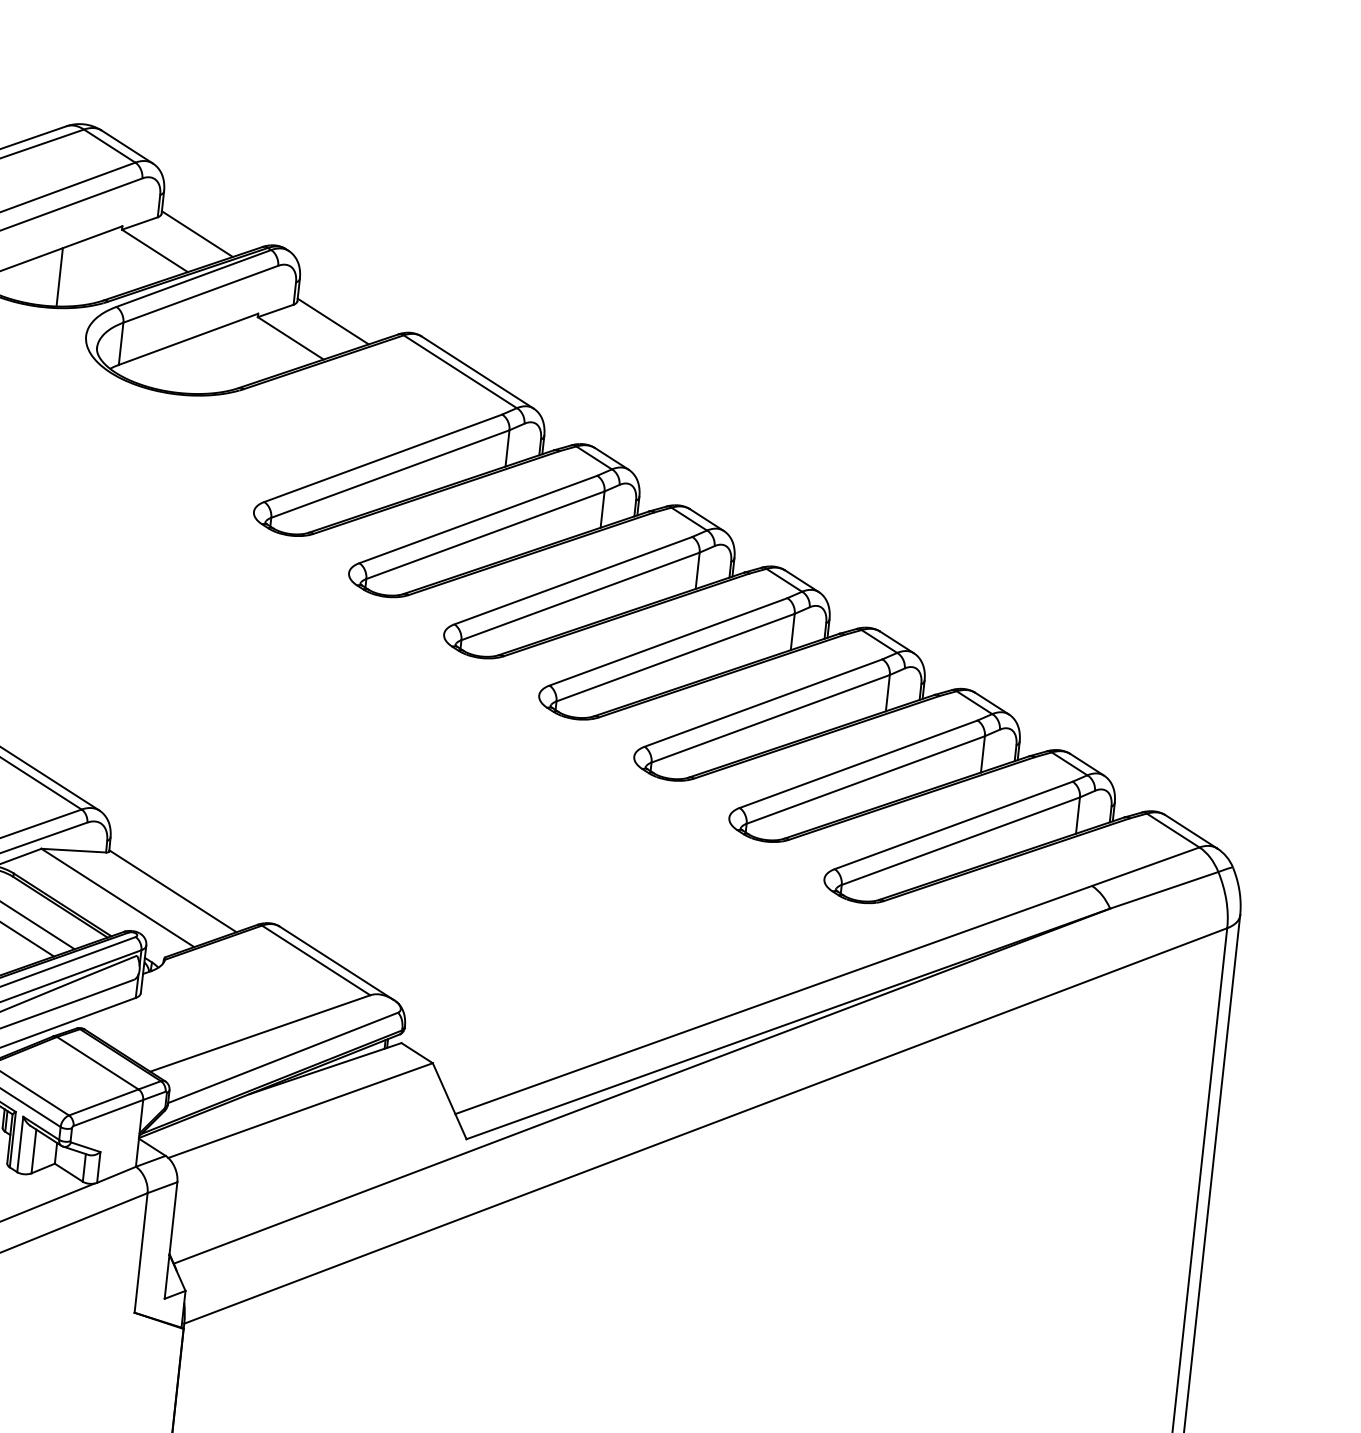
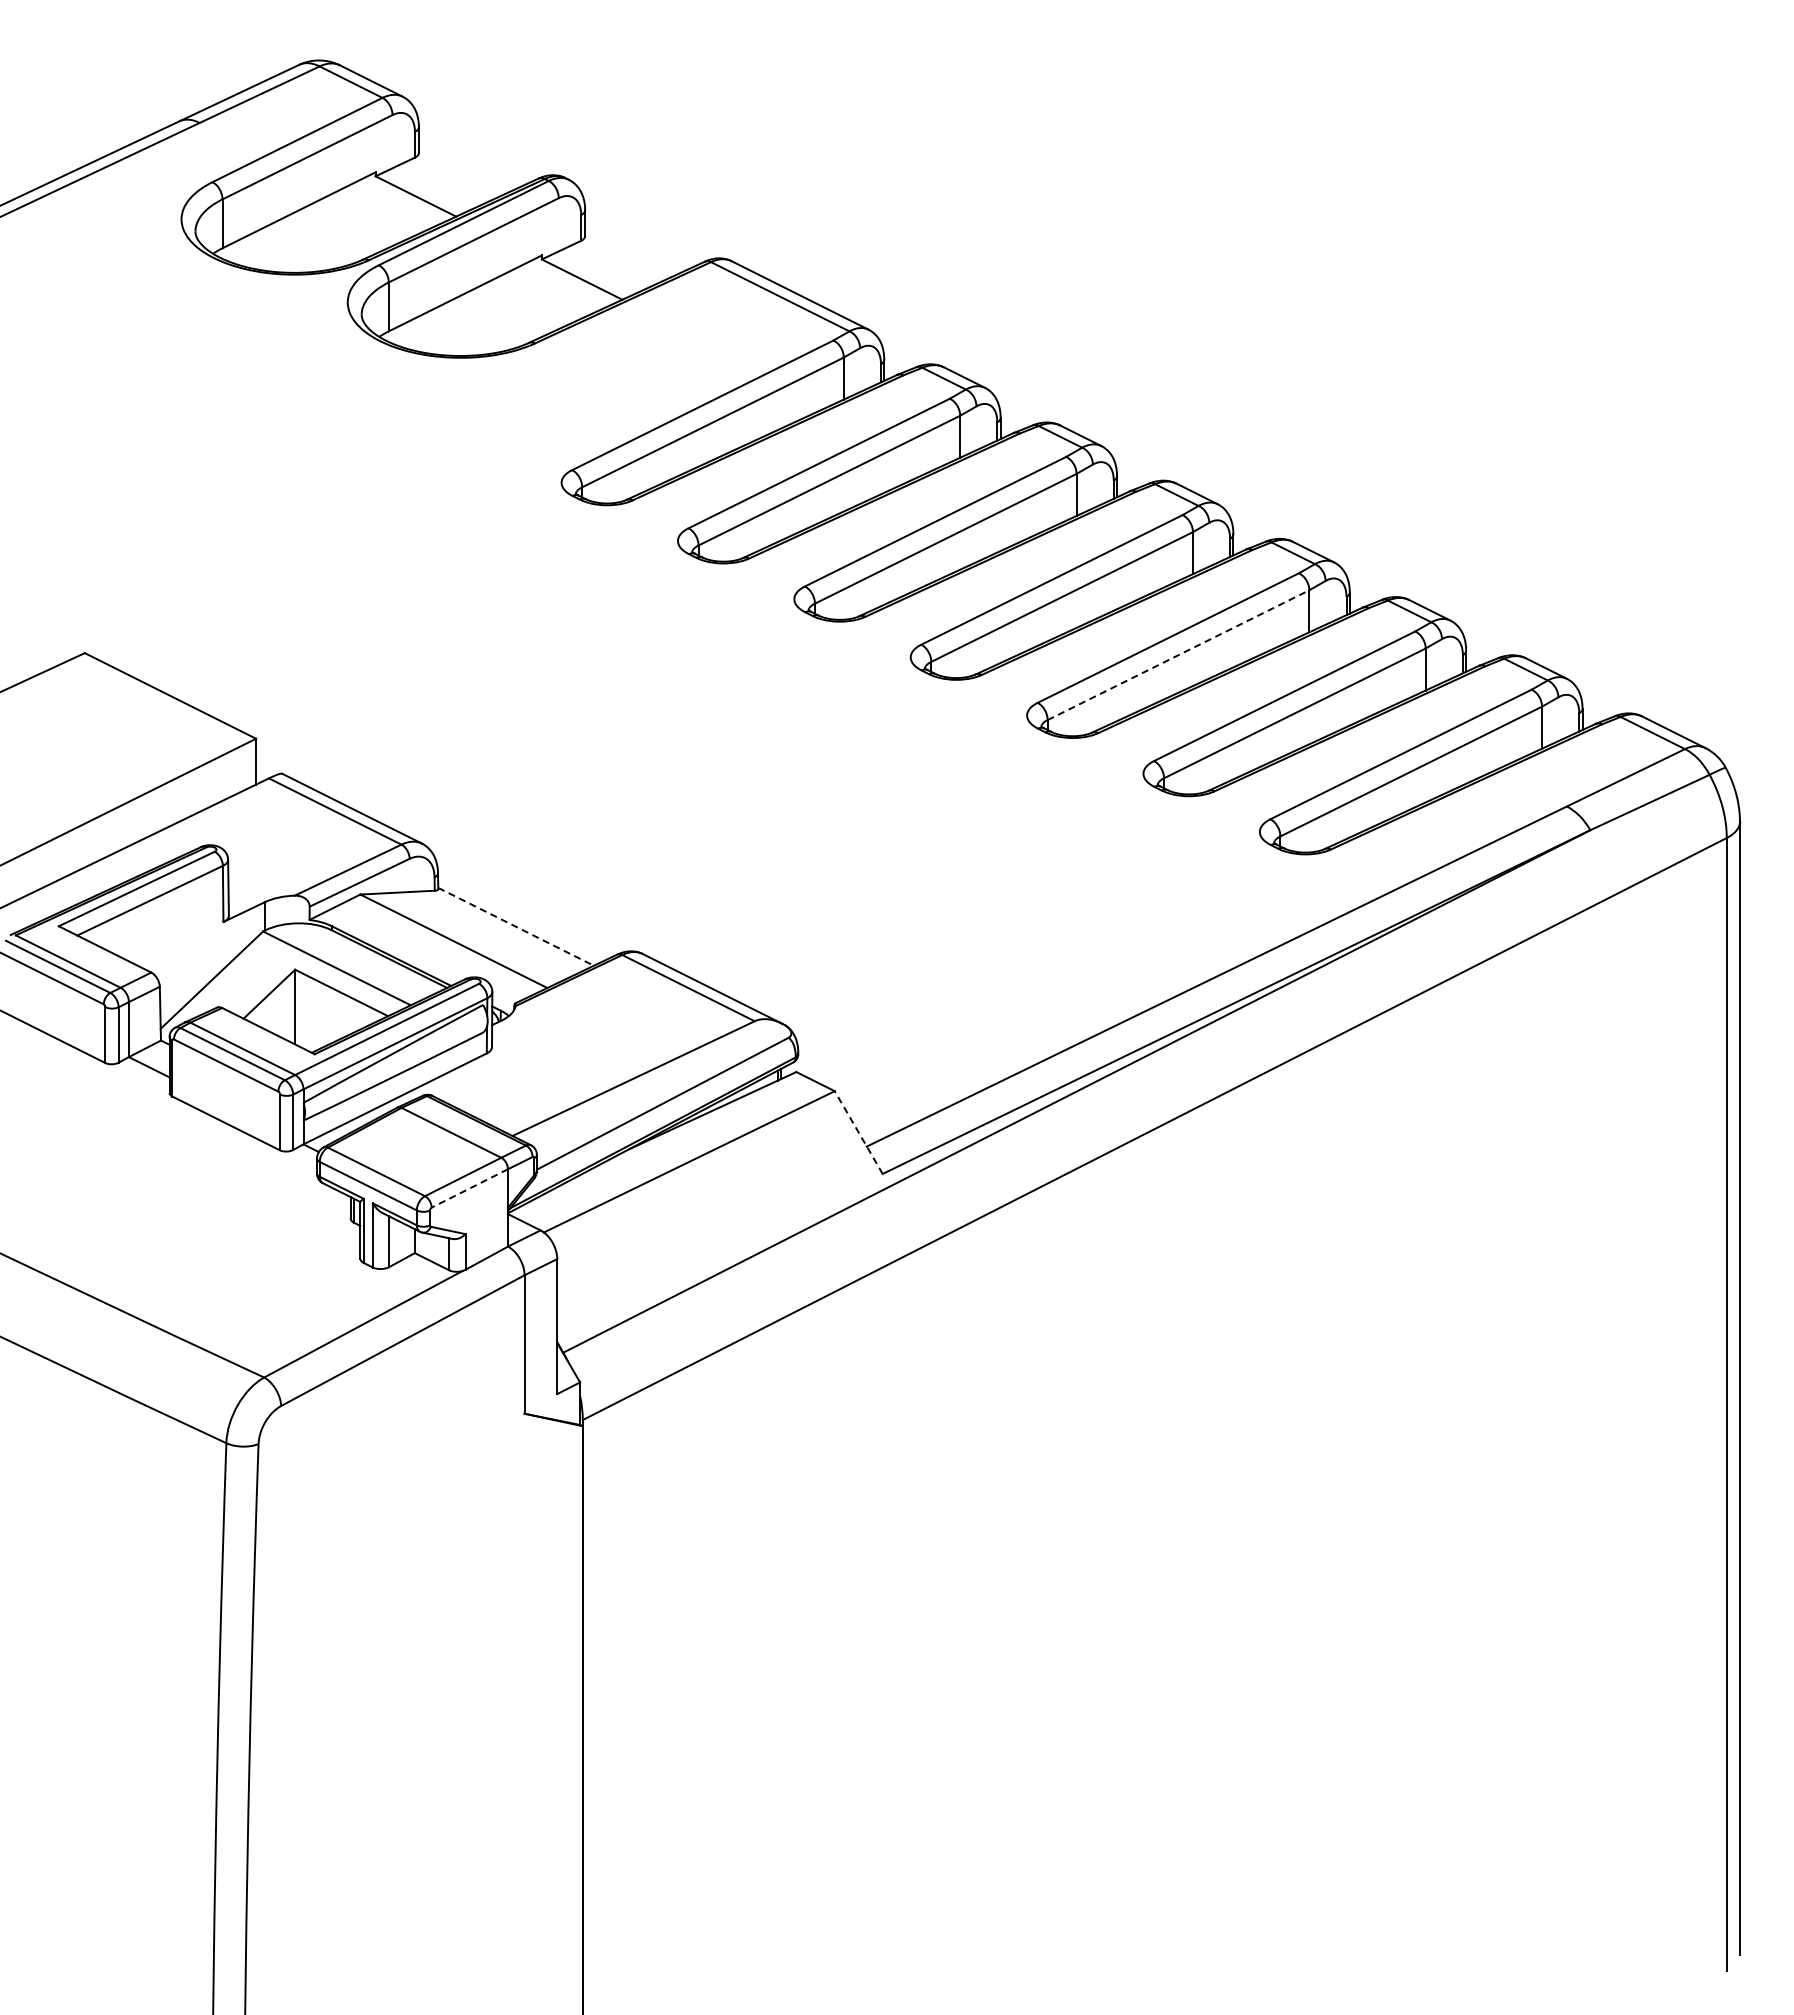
line: (196, 233) -> (461, 171), removed
line: (59, 277) -> (310, 238), removed
line: (333, 321) -> (628, 254), removed
line: (770, 718) -> (1178, 654), solid -> dashed
line: (173, 891) -> (516, 927), solid -> dashed
line: (449, 1101) -> (858, 1132), solid -> dashed
line: (108, 1112) -> (469, 1188), solid -> dashed

